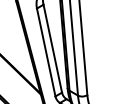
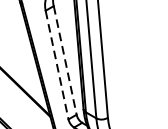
line: (52, 48) -> (64, 60), solid -> dashed
line: (46, 52) -> (57, 65), solid -> dashed

